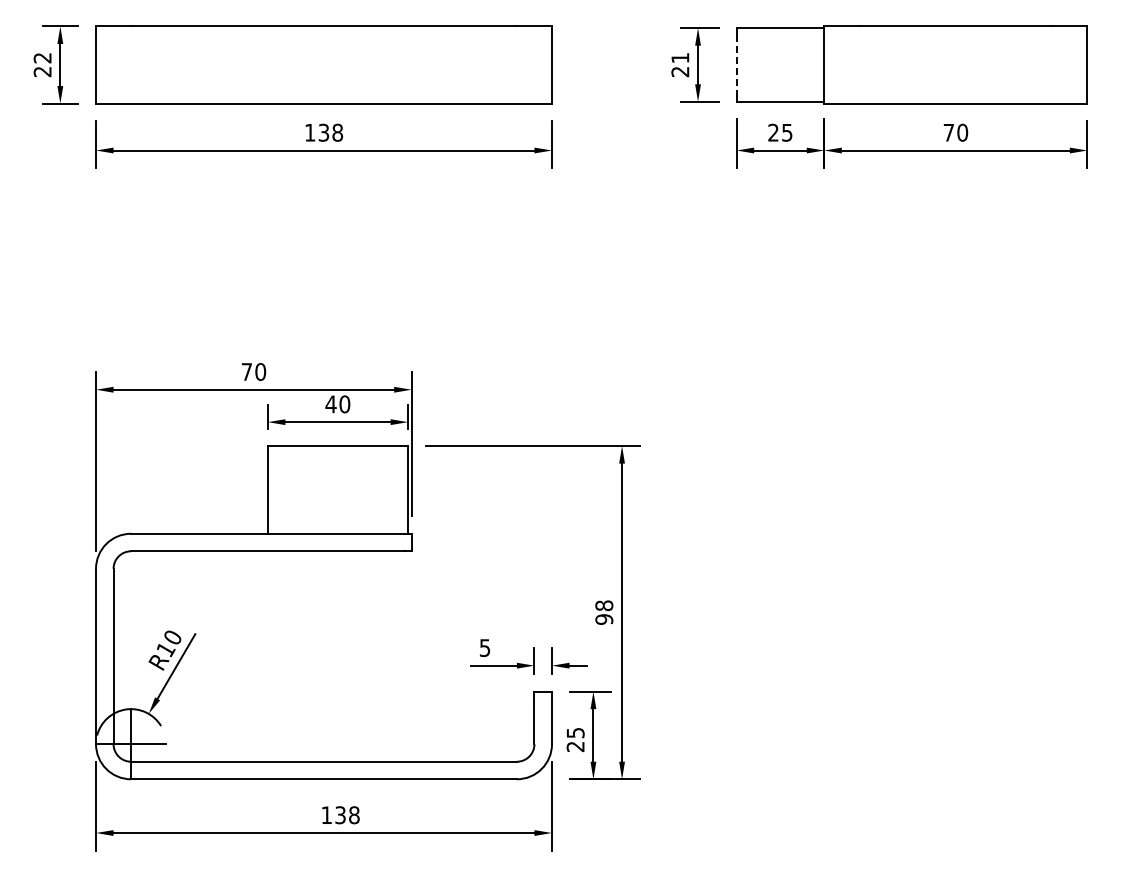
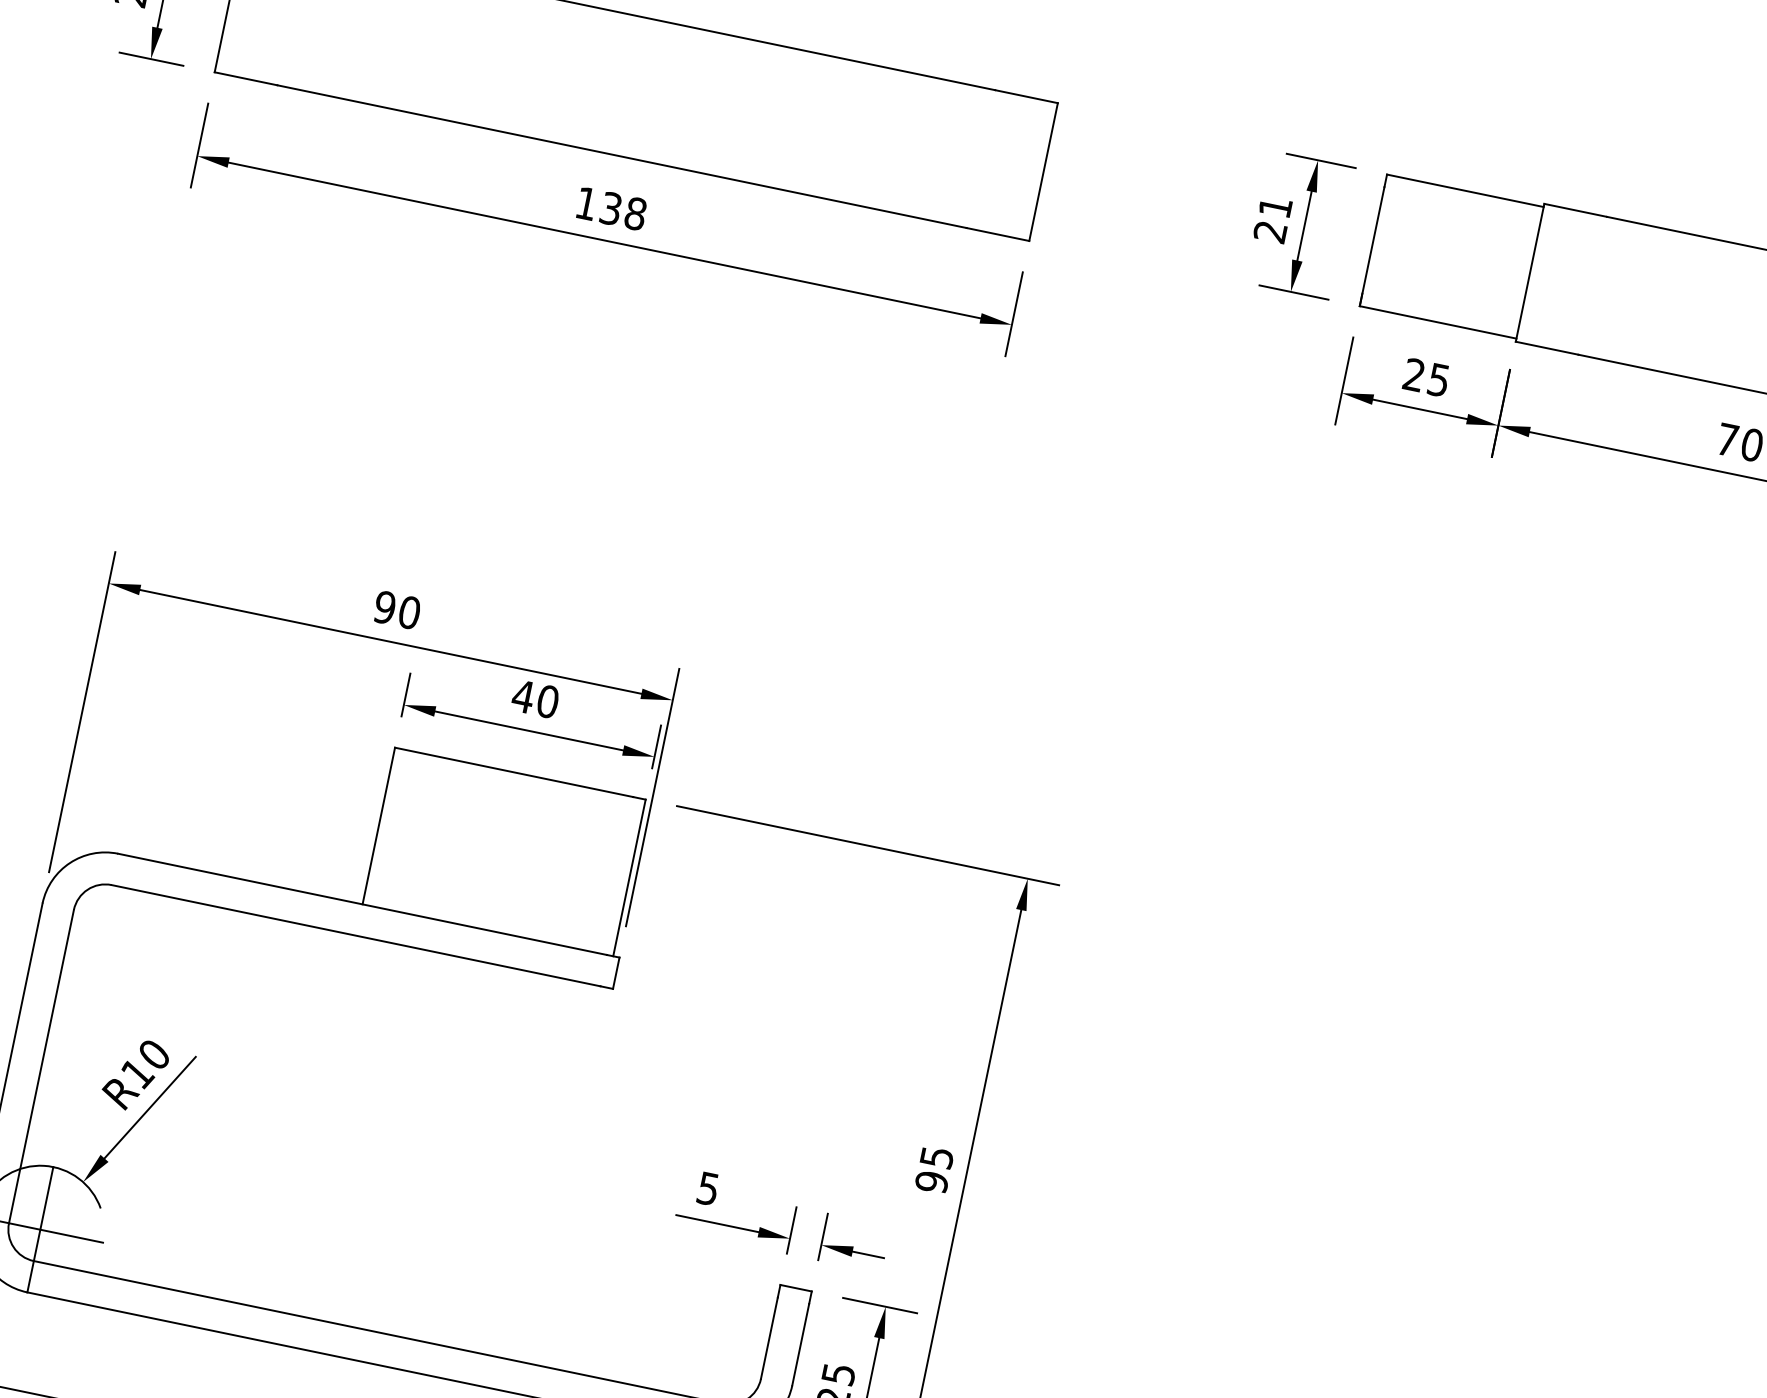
line: (736, 69) -> (1371, 248), dashed -> solid
text: (246, 371) -> (384, 606), 70 -> 90
text: (604, 605) -> (937, 1157), 98 -> 95

